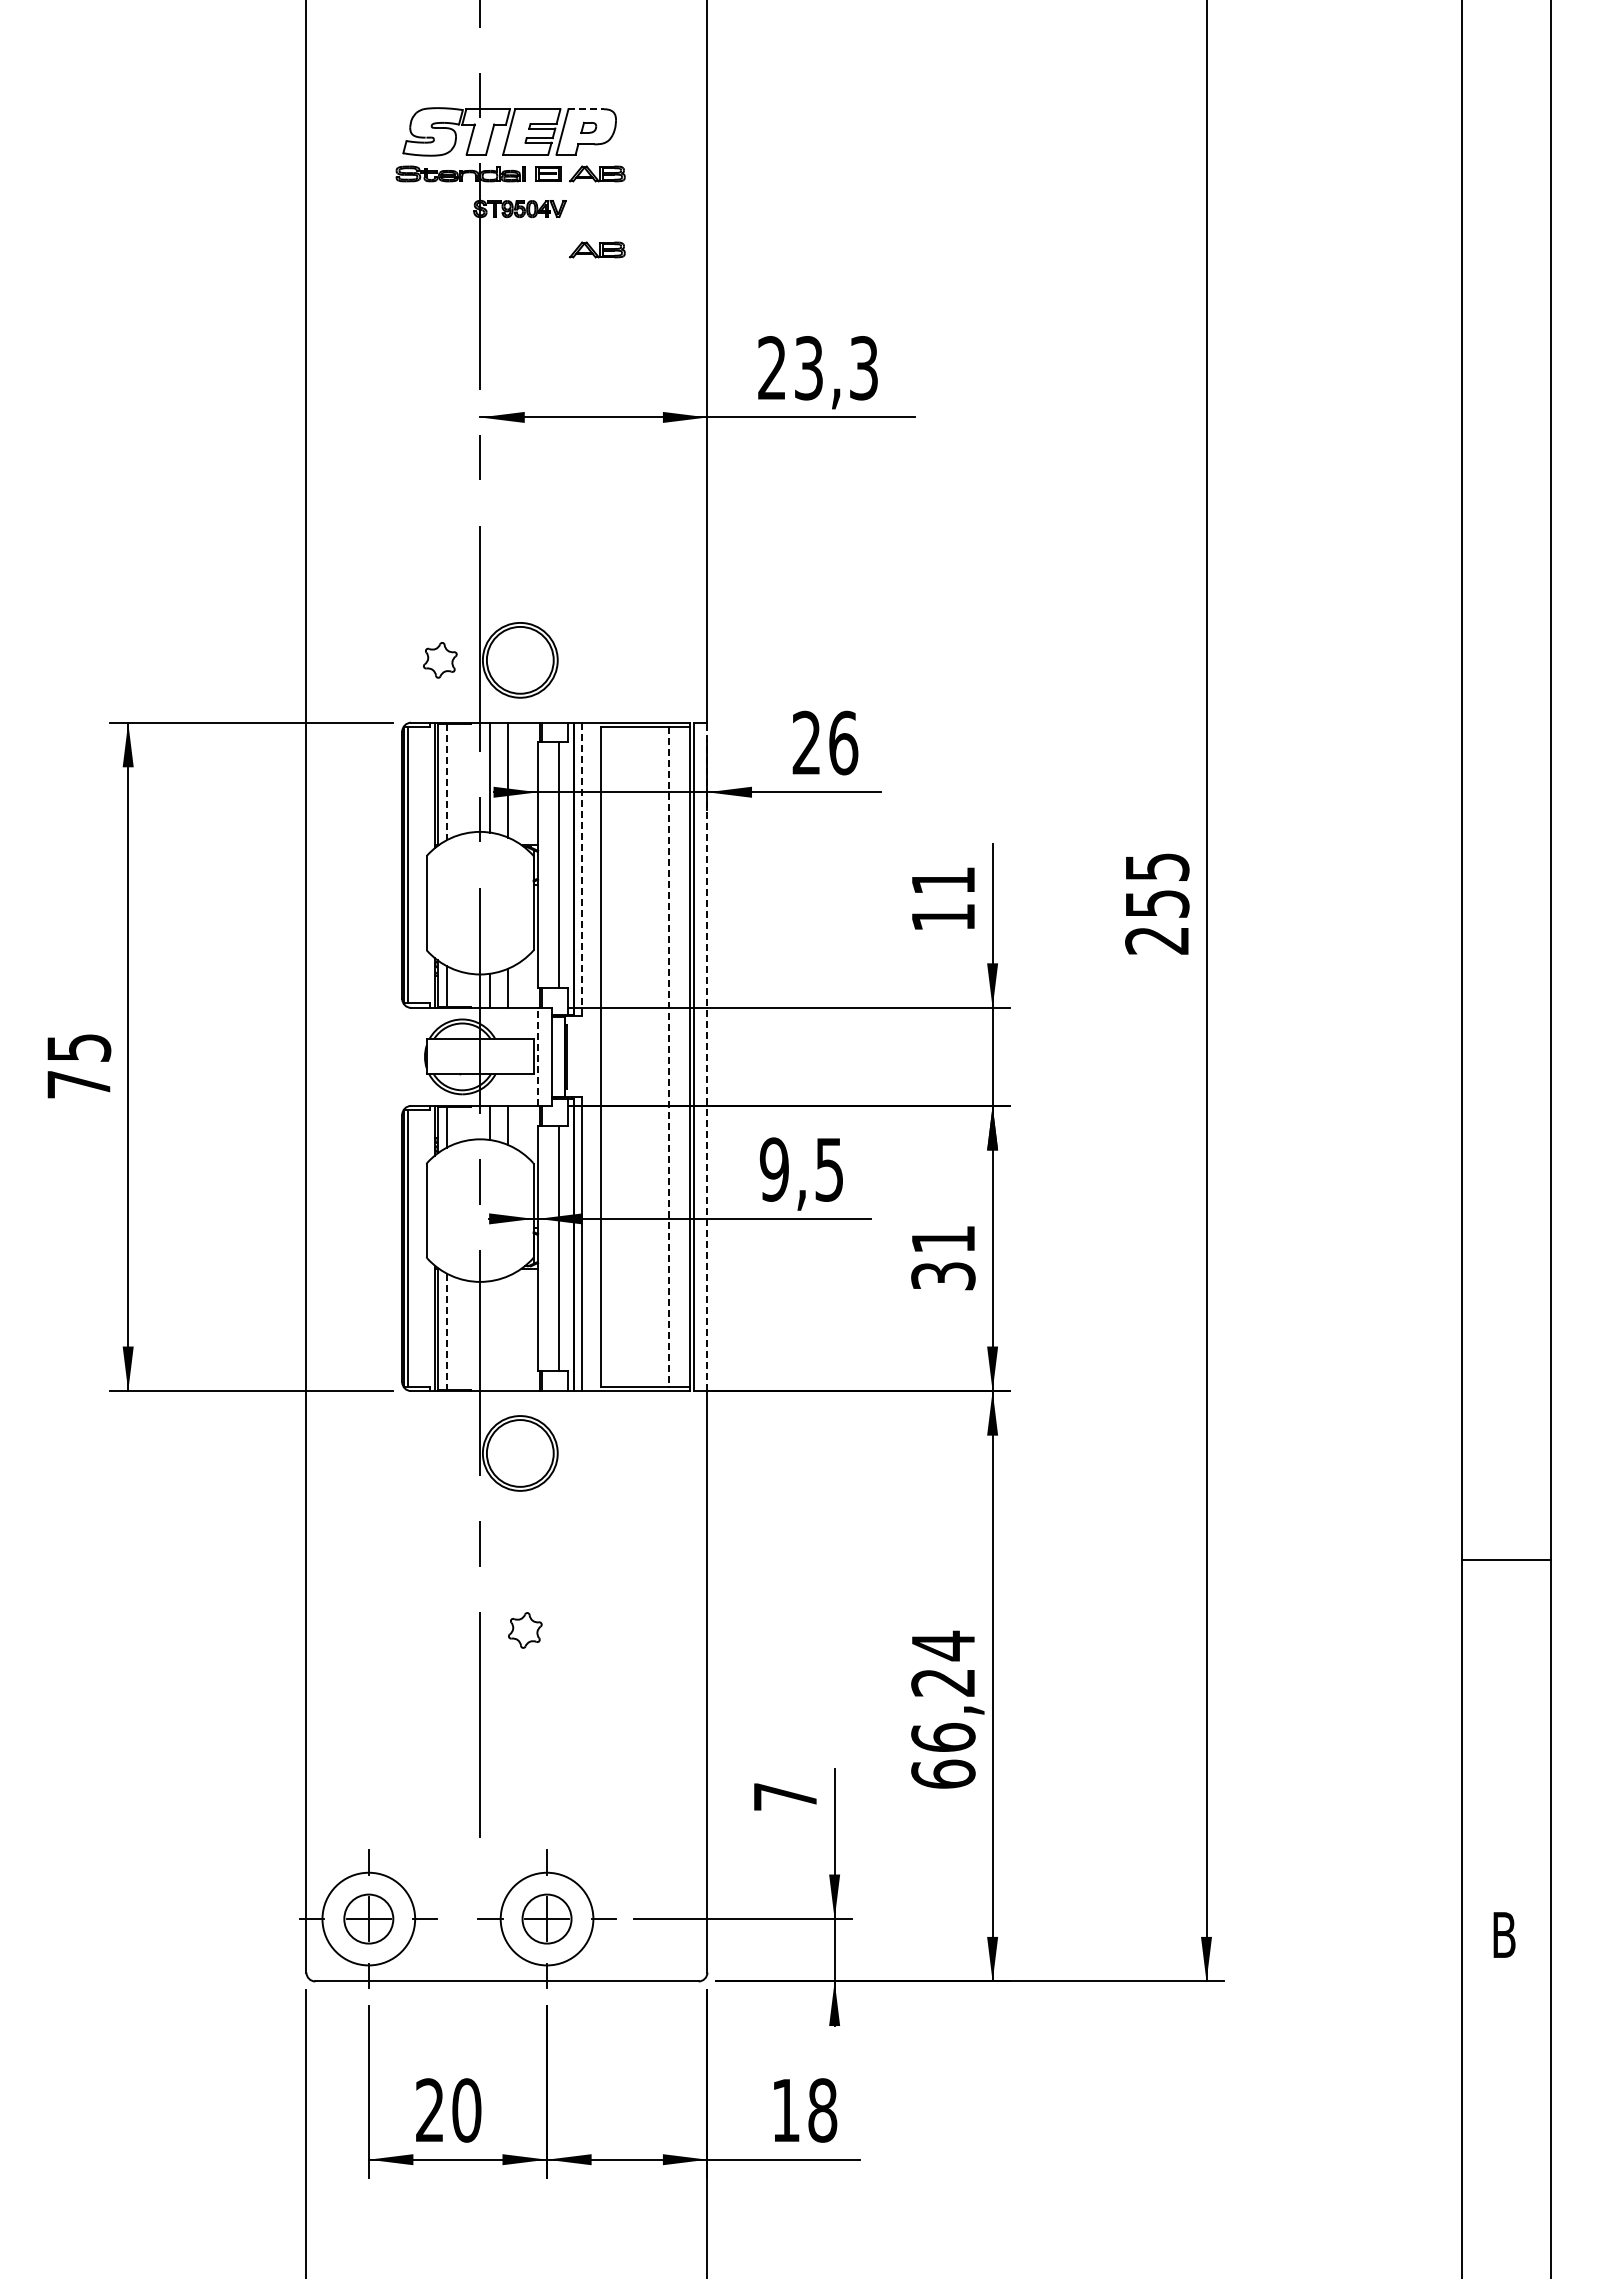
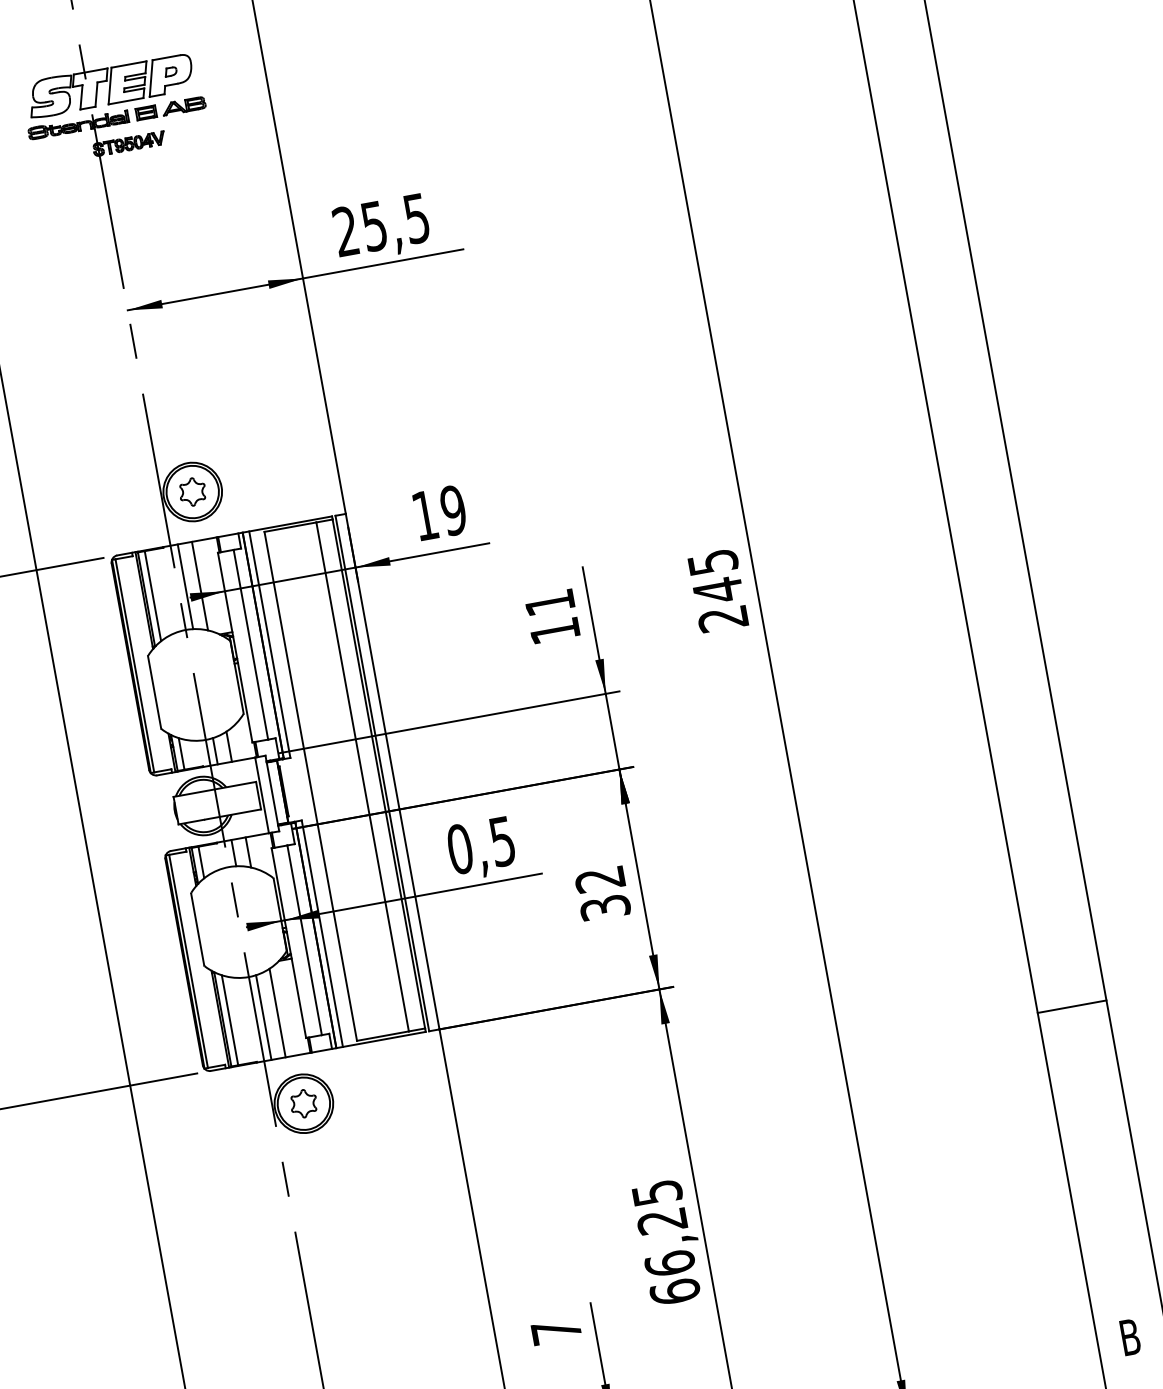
line: (586, 109) -> (166, 57), dashed -> solid
part: (597, 249) -> (194, 164), removed
text: (836, 367) -> (395, 221), 23,3 -> 25,5
part: (440, 660) -> (192, 492), moved
text: (825, 742) -> (439, 512), 26 -> 19
line: (446, 782) -> (152, 596), dashed -> solid
line: (582, 869) -> (270, 644), dashed -> solid
text: (1157, 903) -> (718, 590), 255 -> 245
line: (538, 1056) -> (262, 795), dashed -> solid
line: (668, 1056) -> (362, 776), dashed -> solid
line: (707, 1056) -> (392, 771), dashed -> solid
text: (774, 1169) -> (460, 849), 9,5 -> 0,5
text: (942, 1239) -> (599, 879), 31 -> 32
line: (446, 1332) -> (230, 1020), dashed -> solid
line: (508, 1333) -> (277, 1012), added
line: (489, 1336) -> (263, 1017), added
line: (1506, 1559) -> (1071, 1006), moved
part: (525, 1630) -> (304, 1103), moved
text: (943, 1645) -> (657, 1192), 66,24 -> 66,25

